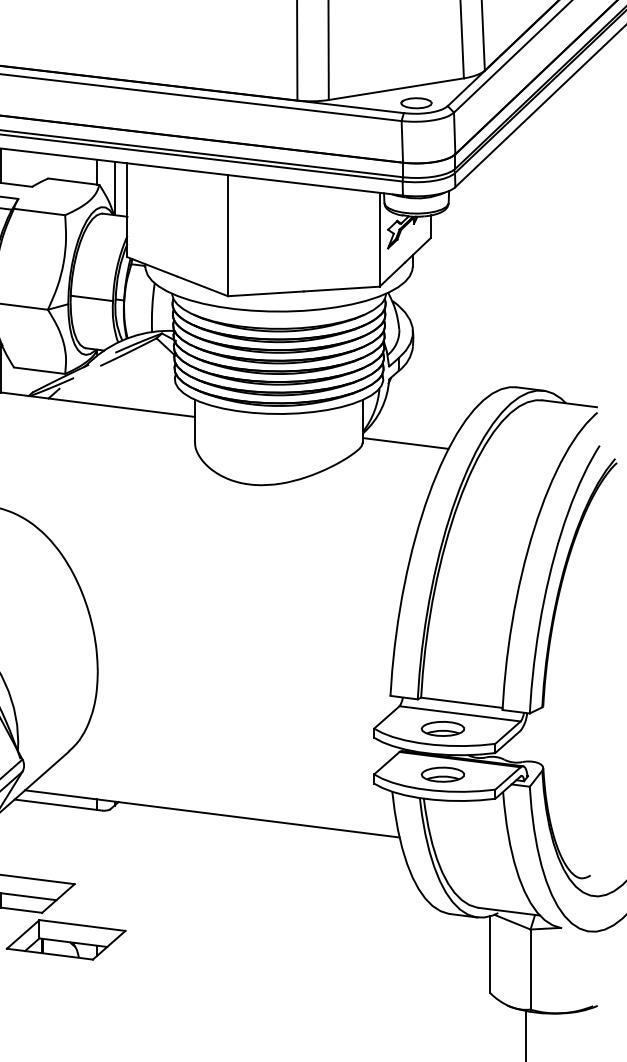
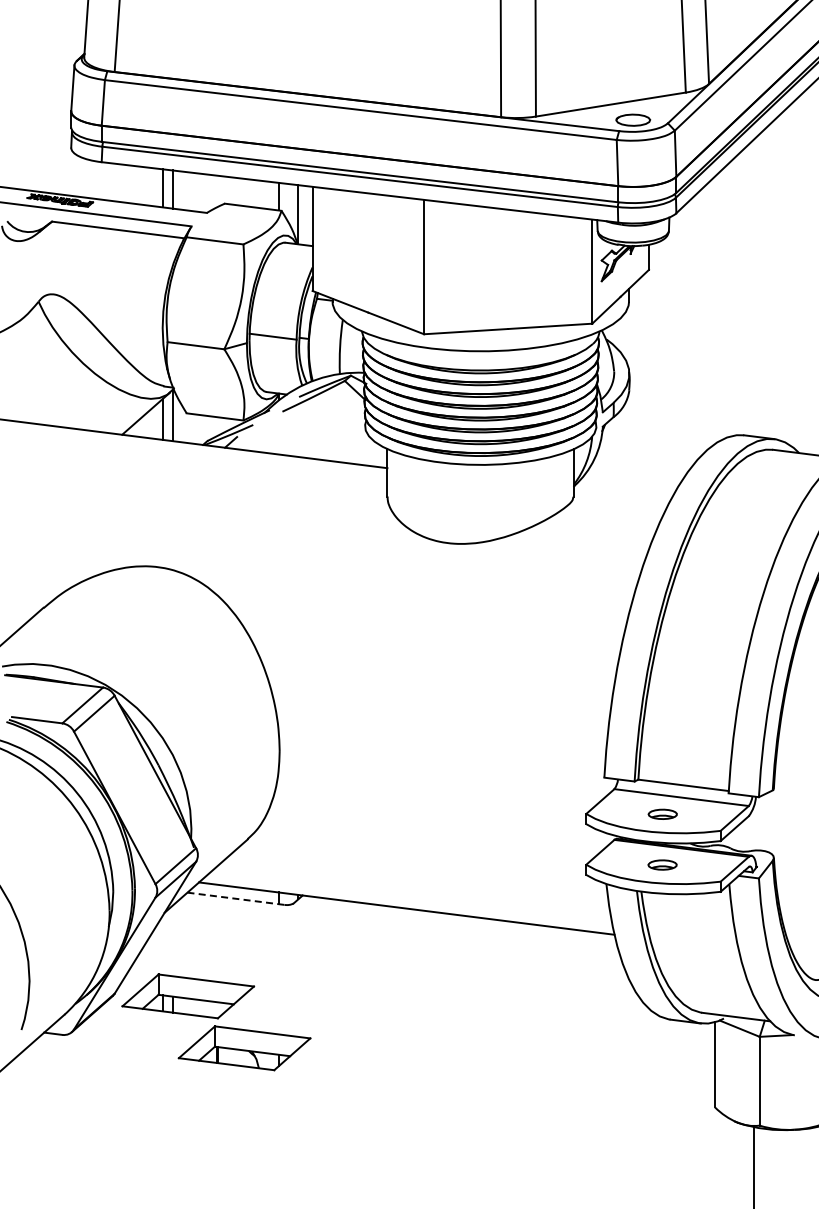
line: (405, 443) -> (621, 497), removed
part: (442, 729) -> (662, 814), size x0.6
part: (442, 774) -> (662, 864), size x0.6
line: (57, 804) -> (235, 898), solid -> dashed

